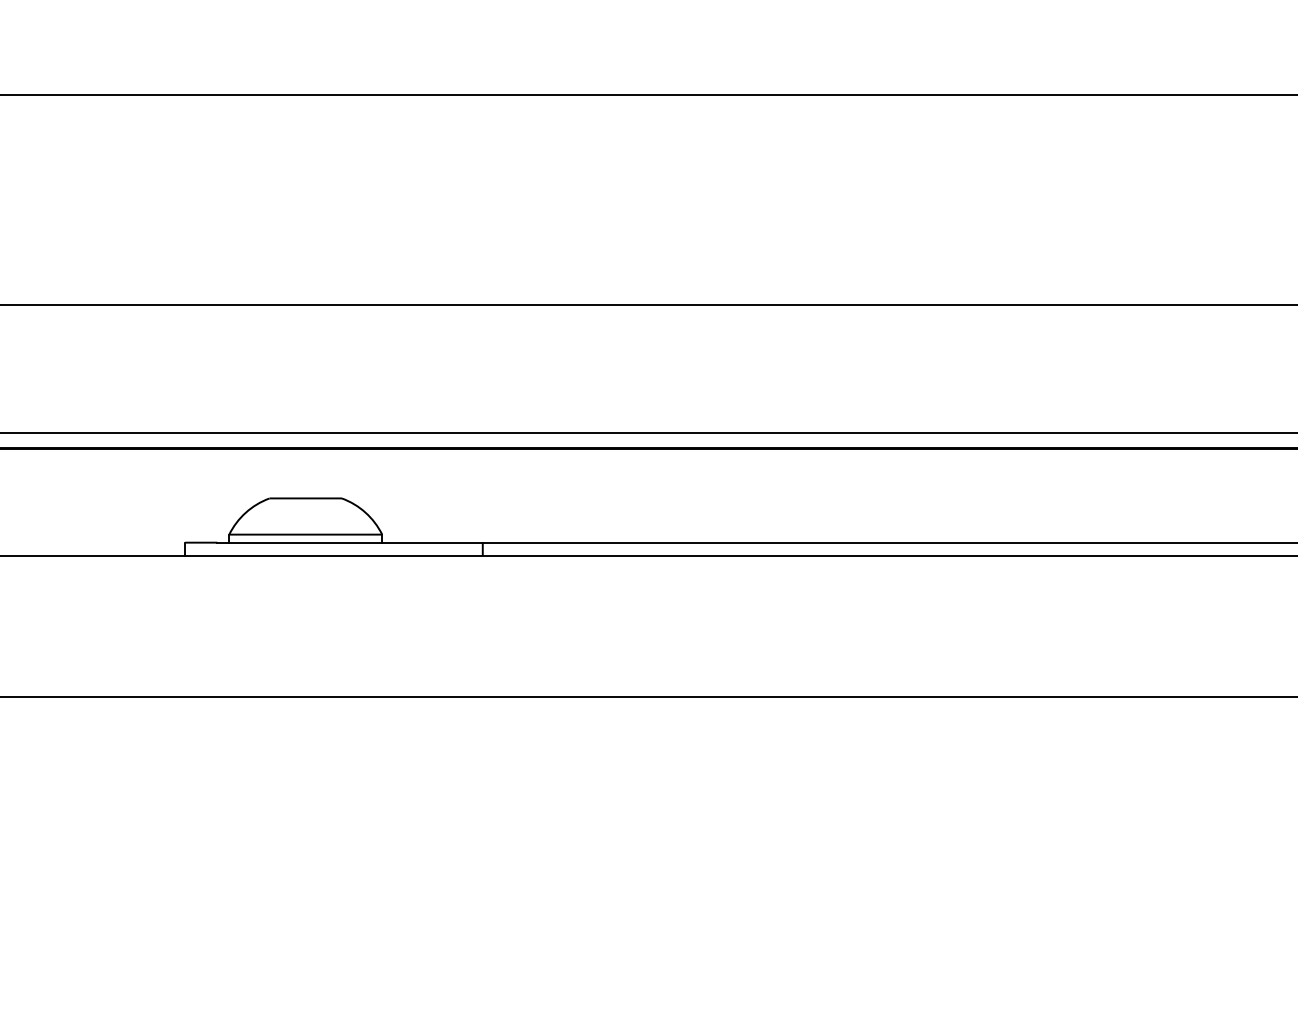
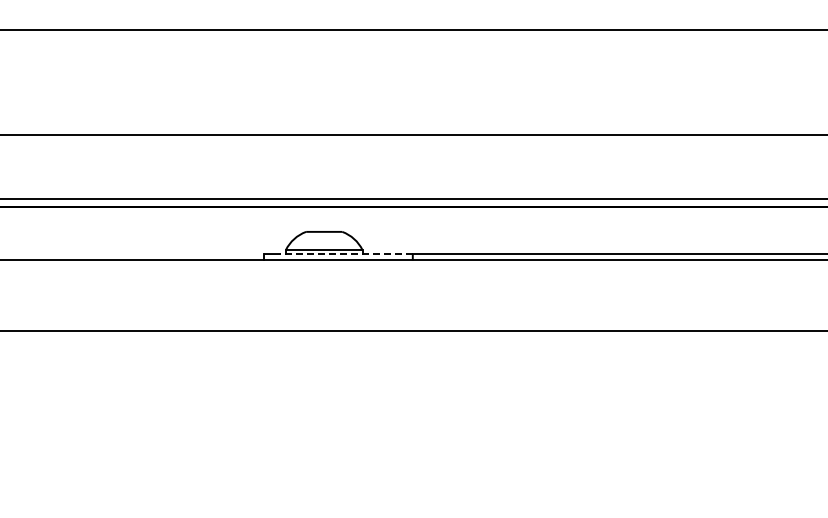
line: (348, 543) -> (345, 254), solid -> dashed

